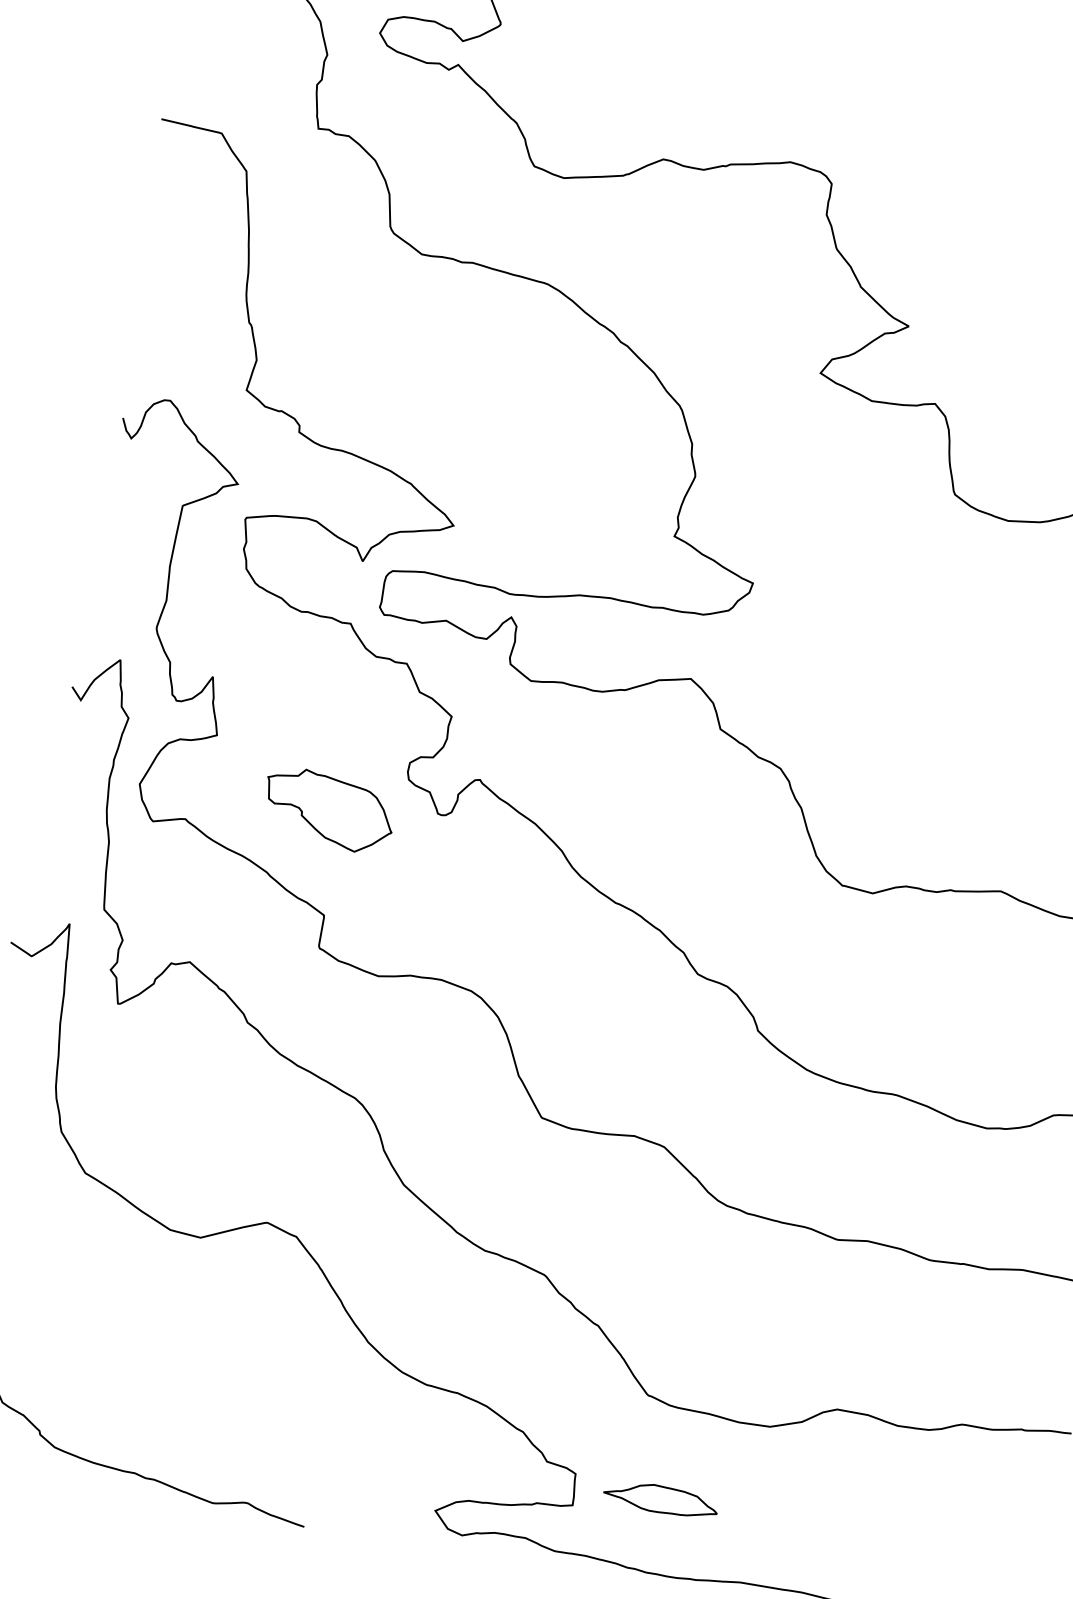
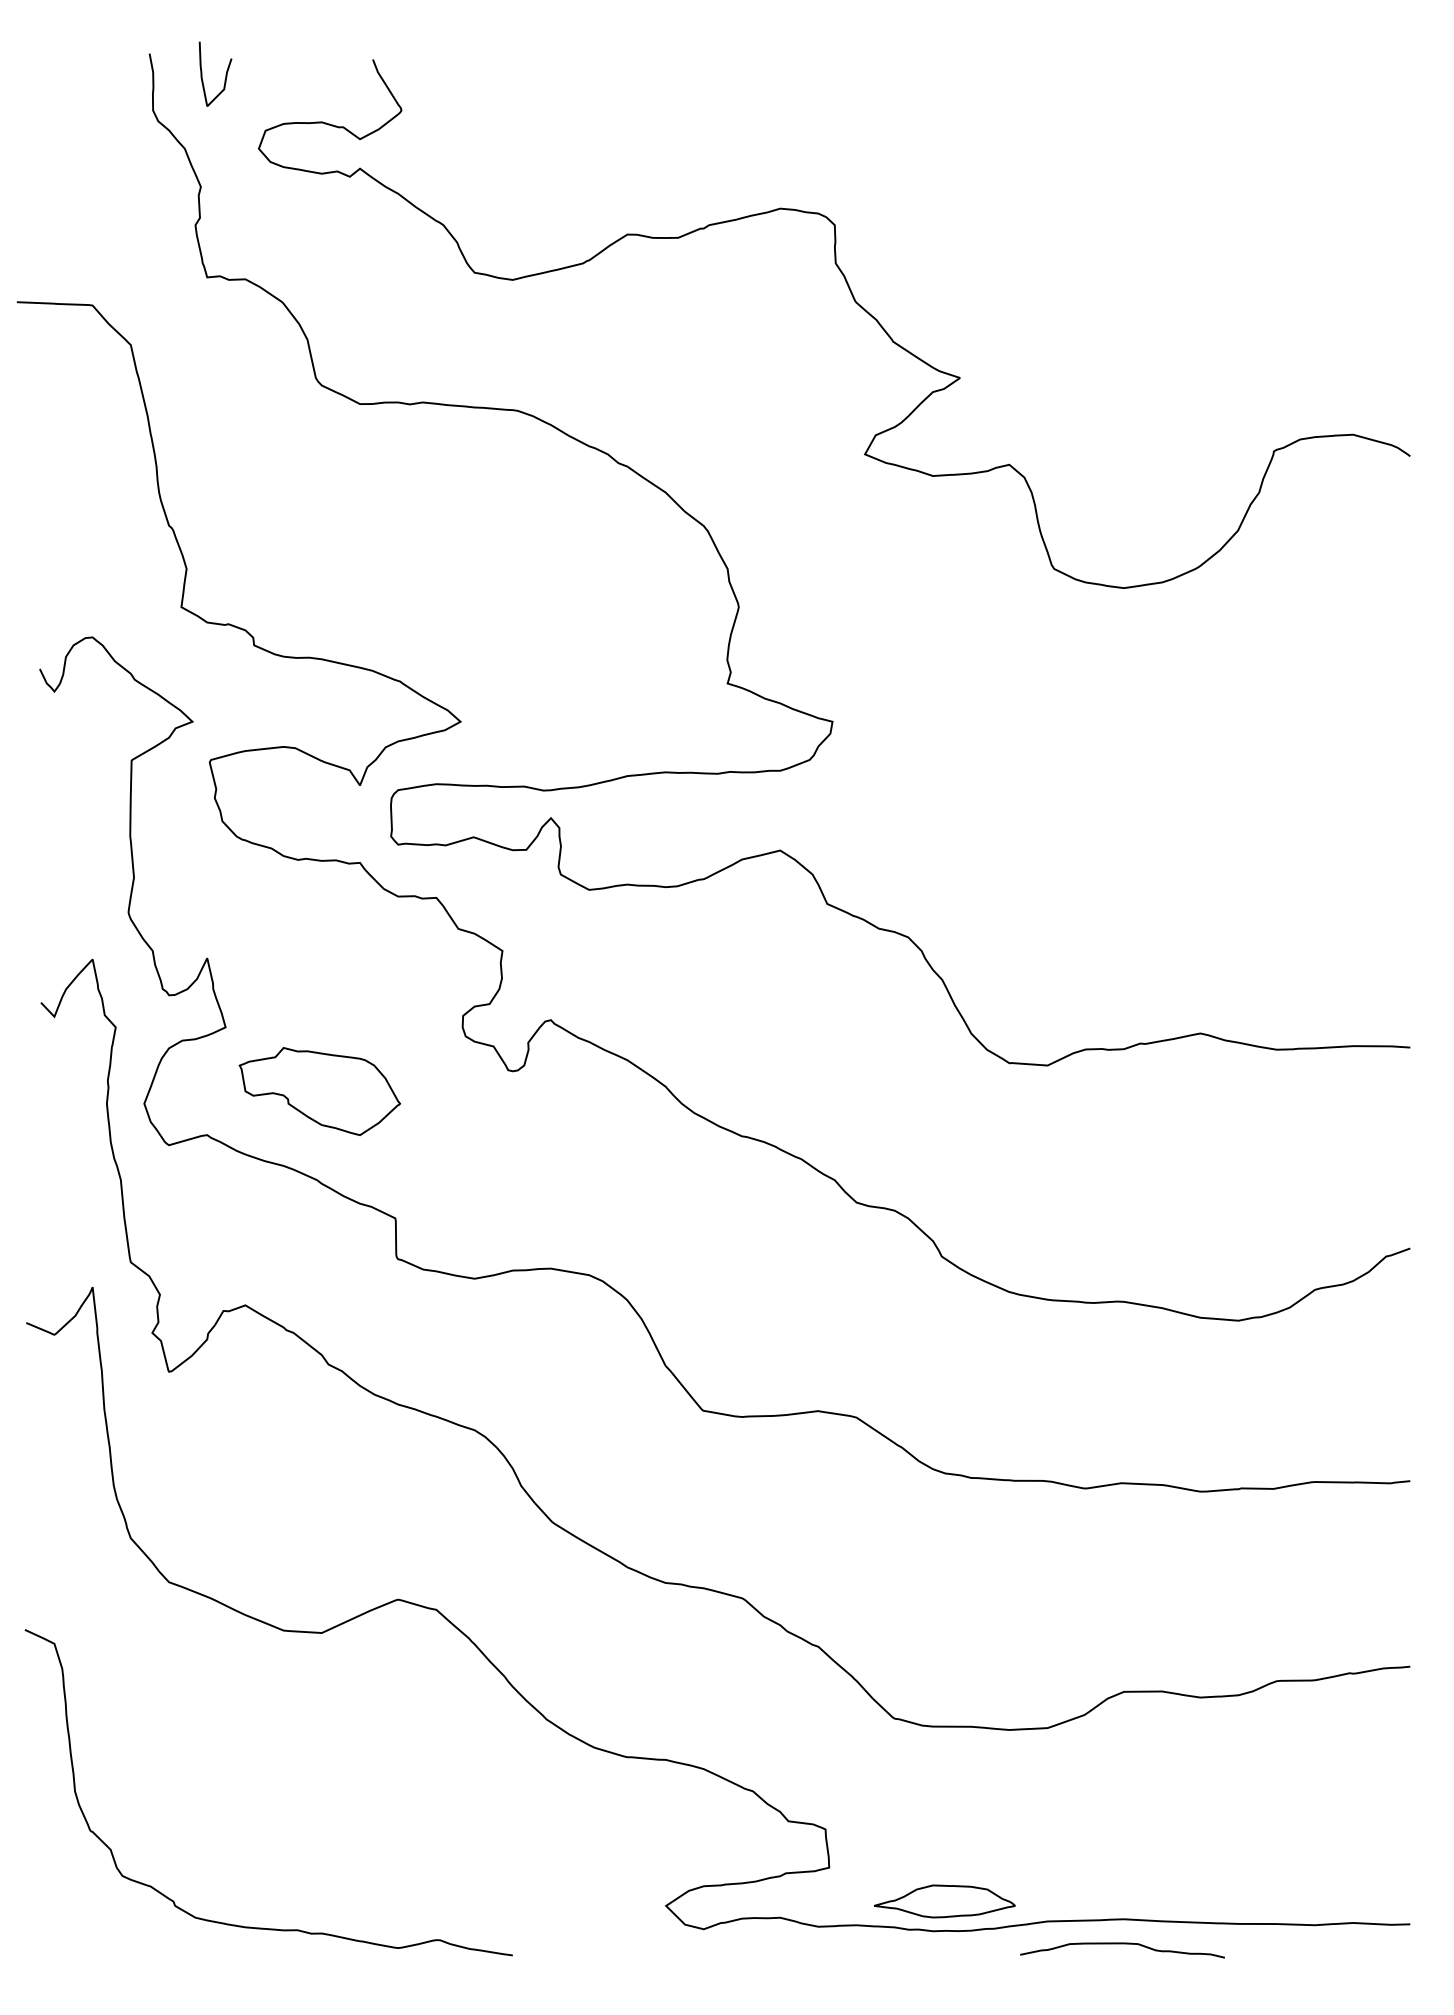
part: (328, 810) -> (319, 1091), moved
part: (660, 1499) -> (944, 1901), moved

